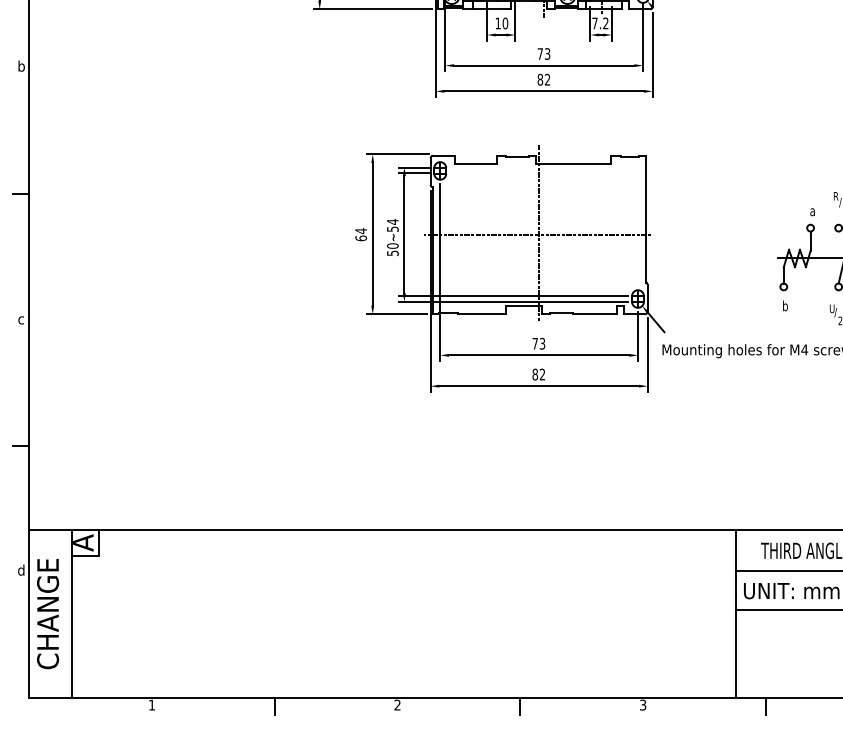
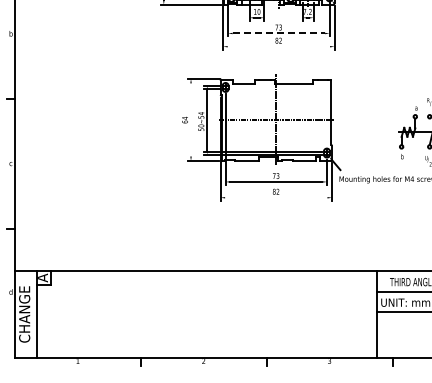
line: (545, 65) -> (279, 33), solid -> dashed
line: (543, 90) -> (278, 46), removed
line: (373, 233) -> (191, 119), removed
line: (539, 385) -> (276, 197), removed

